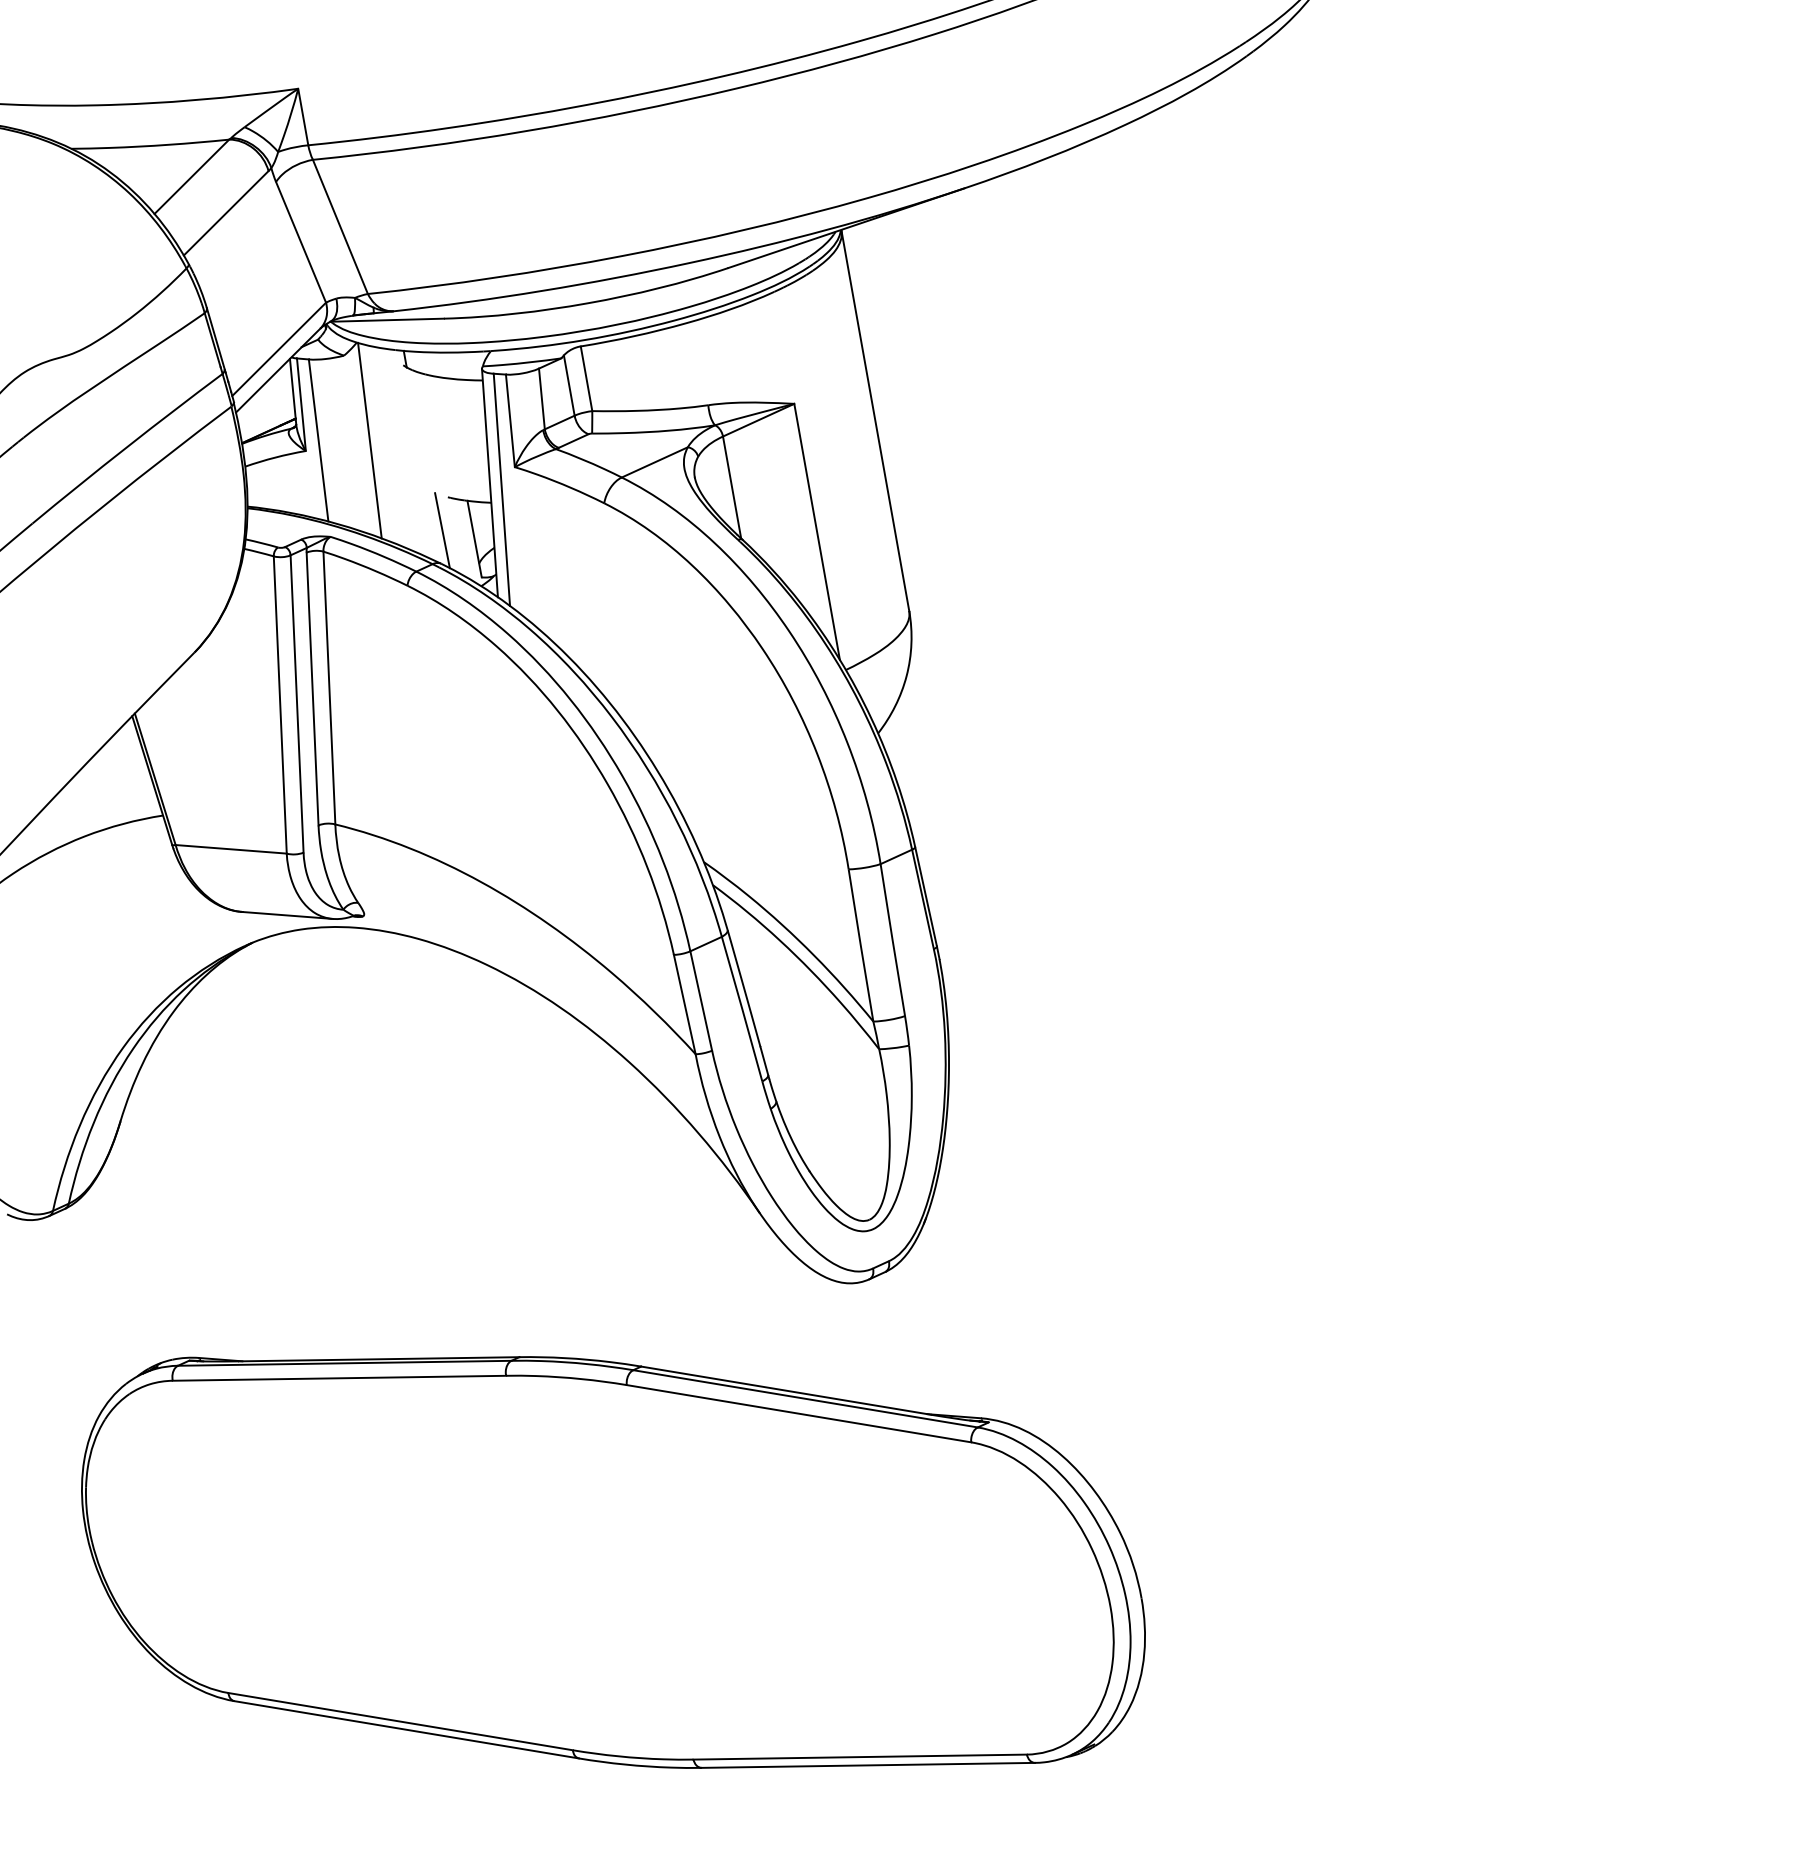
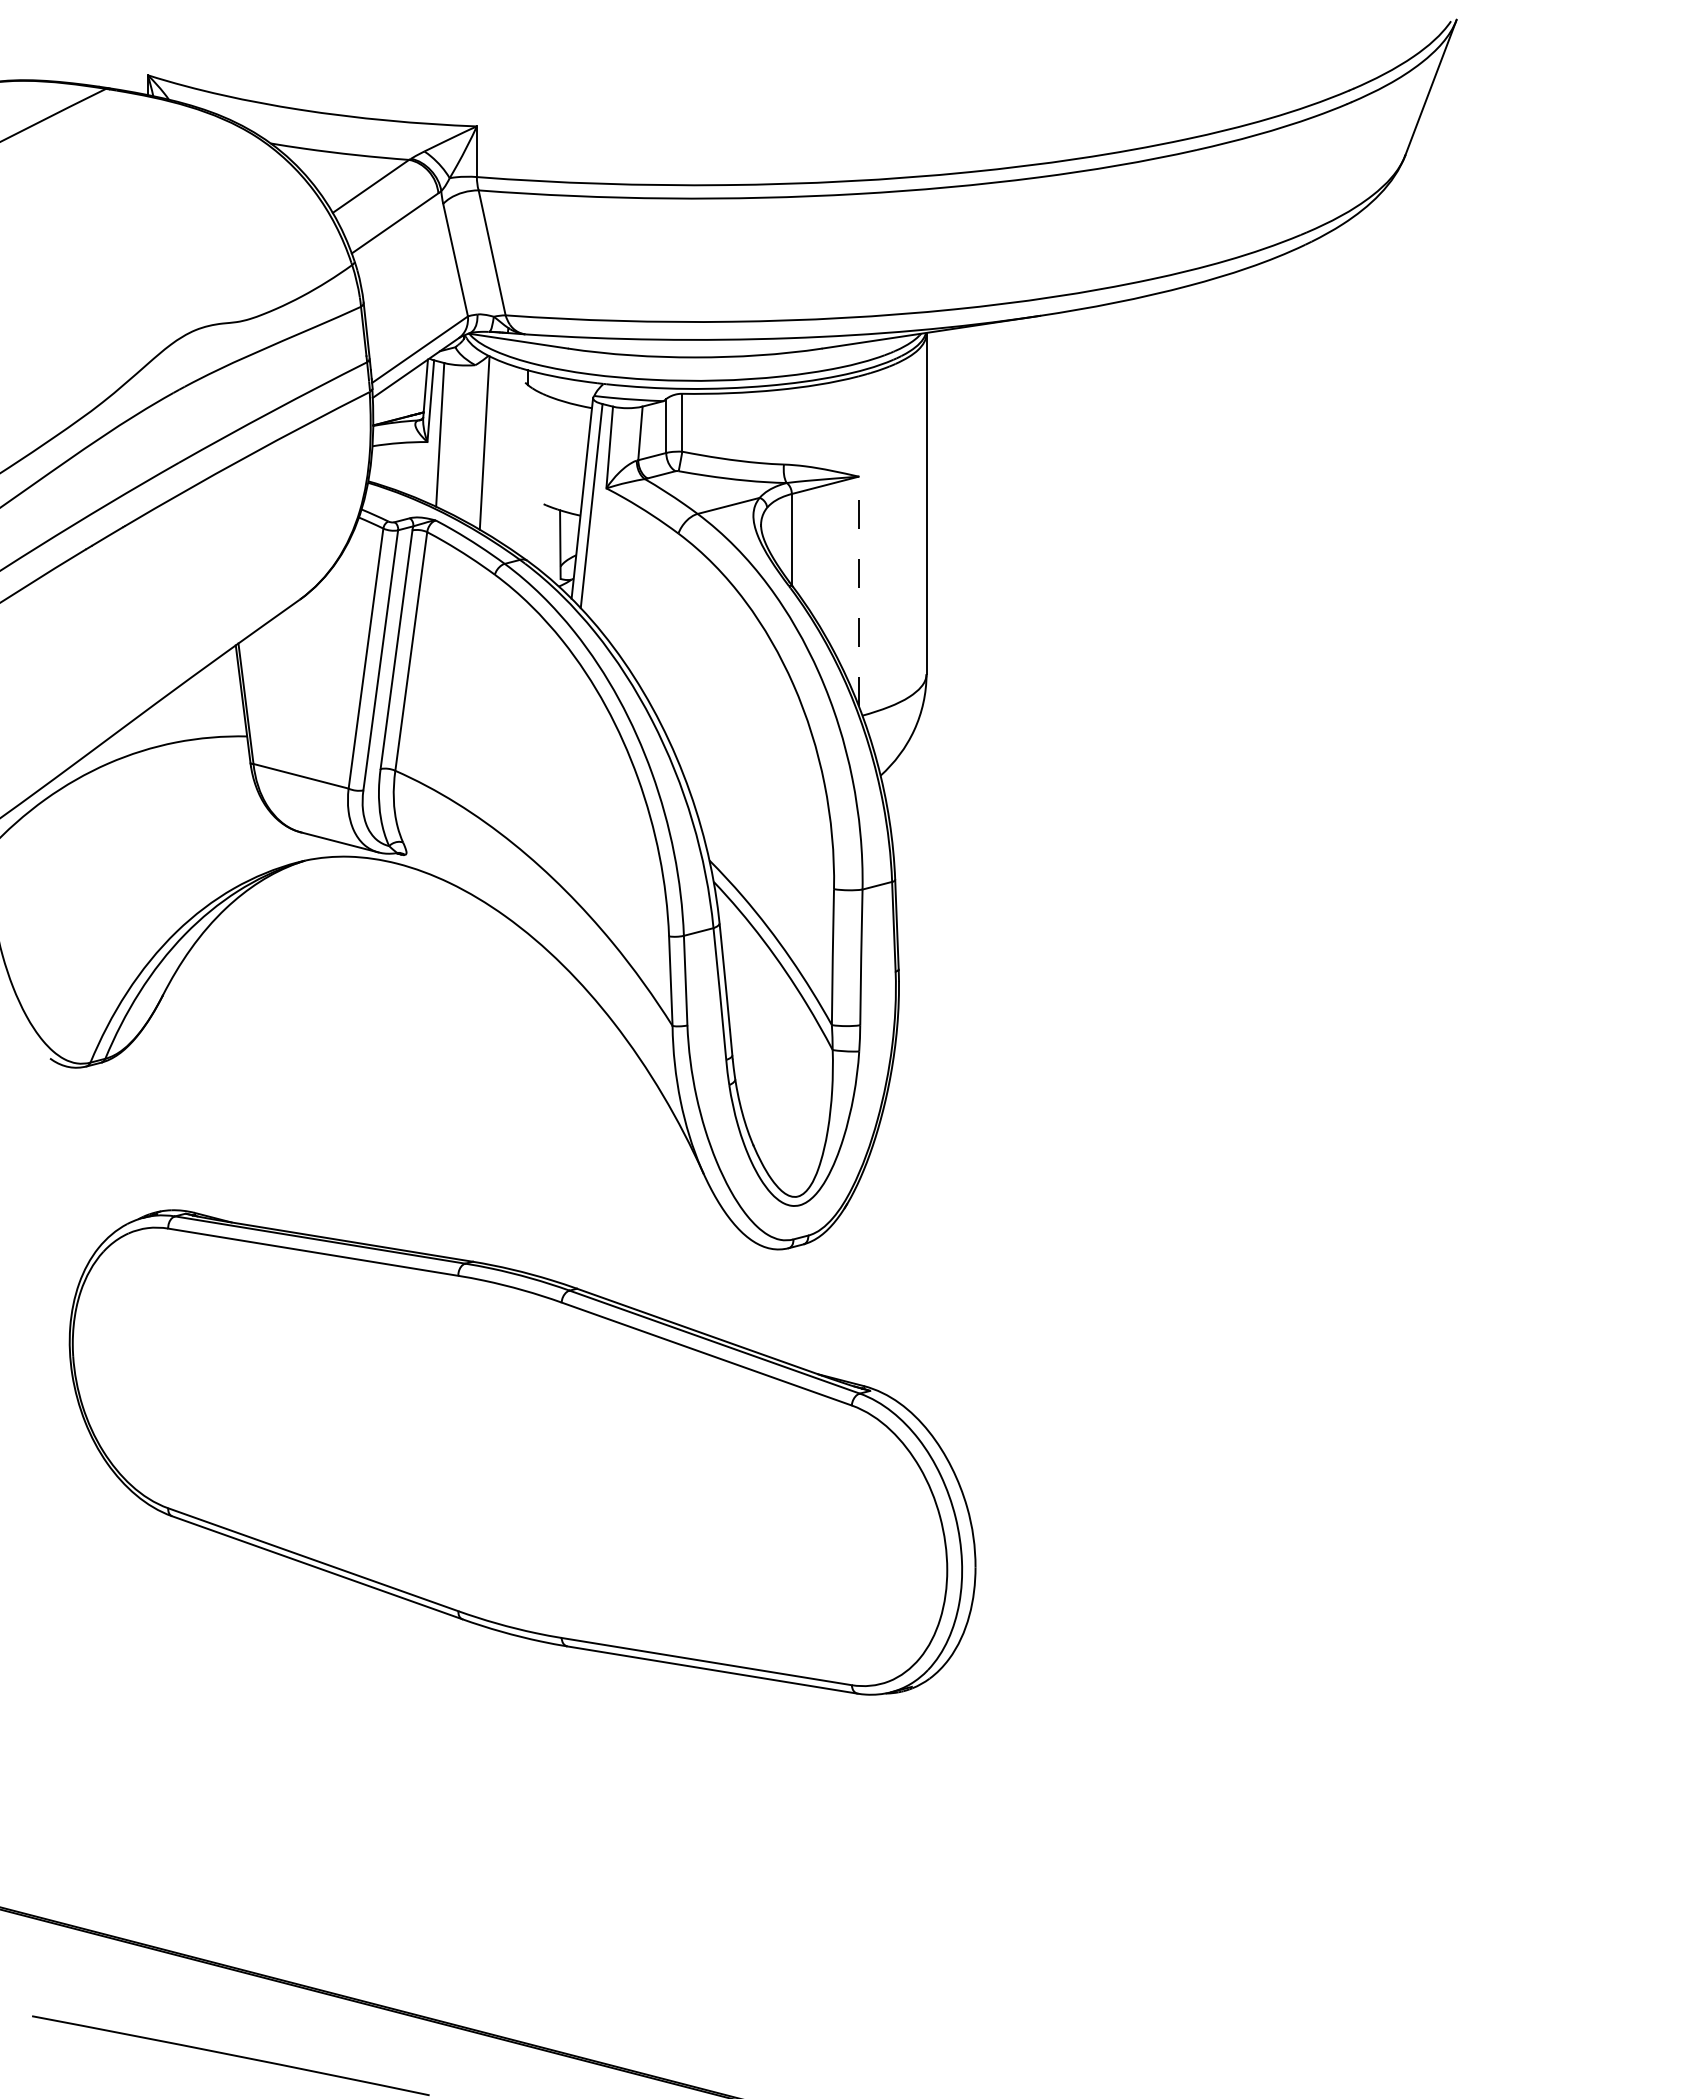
line: (442, 530) -> (533, 532), removed
line: (816, 532) -> (858, 591), solid -> dashed

